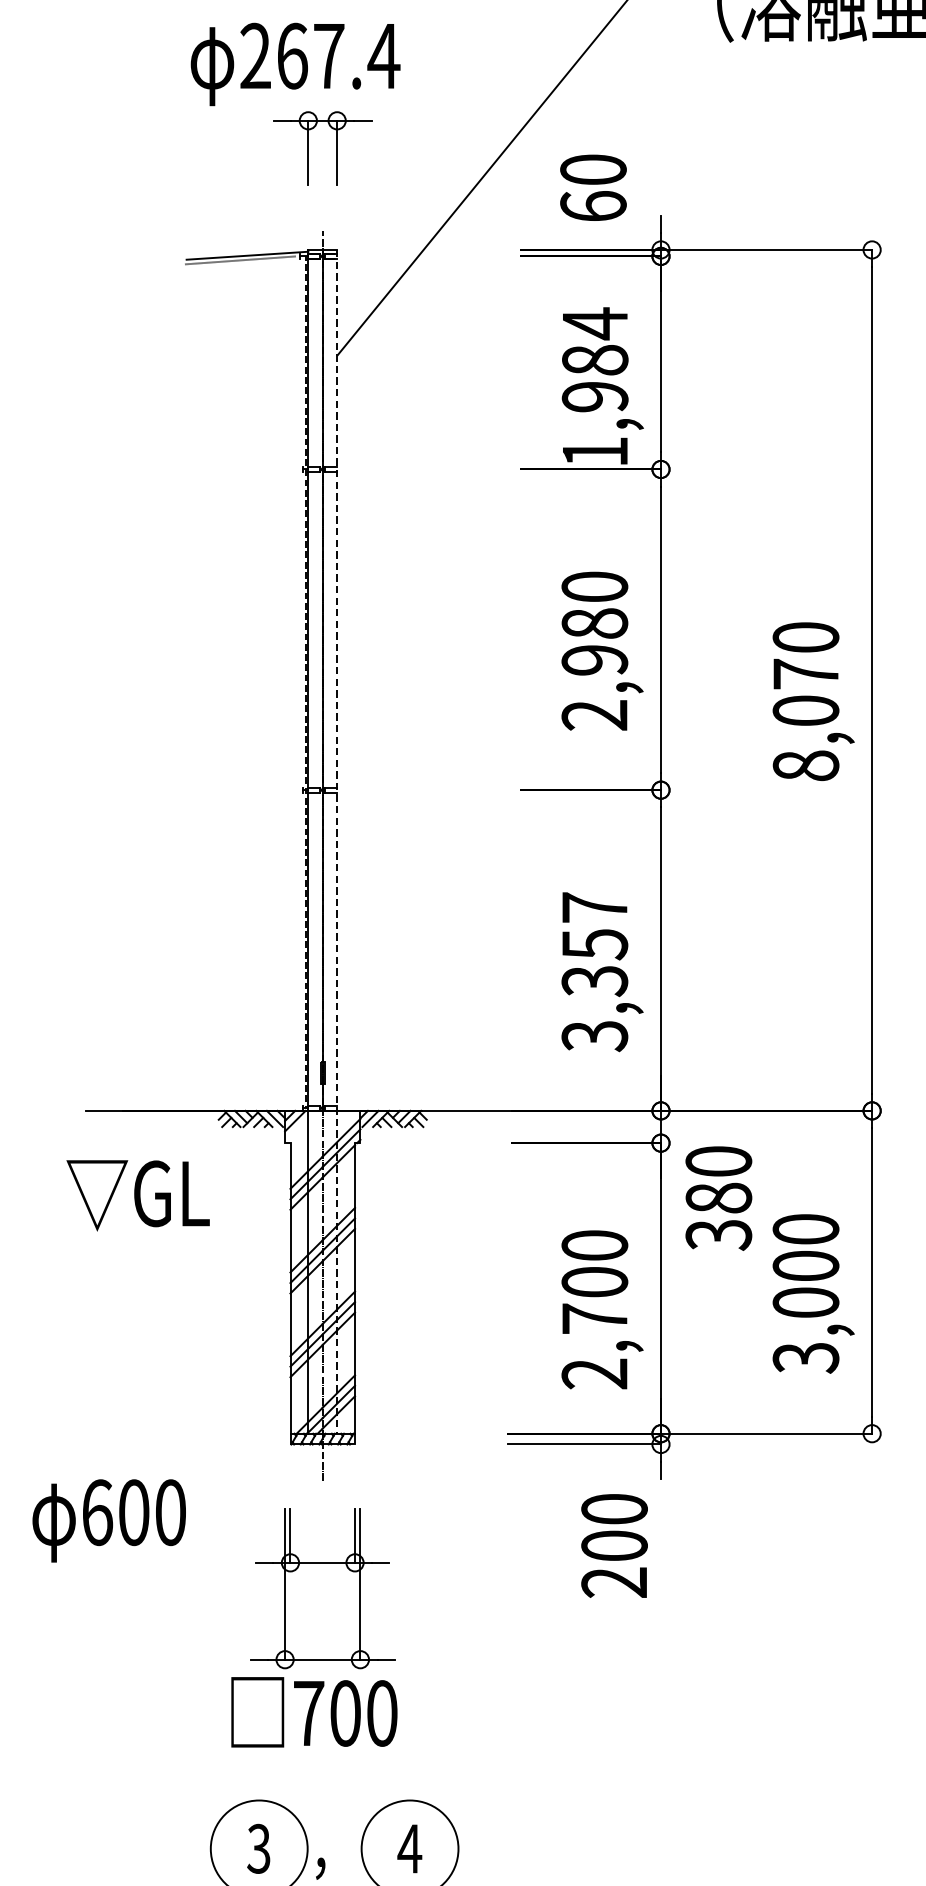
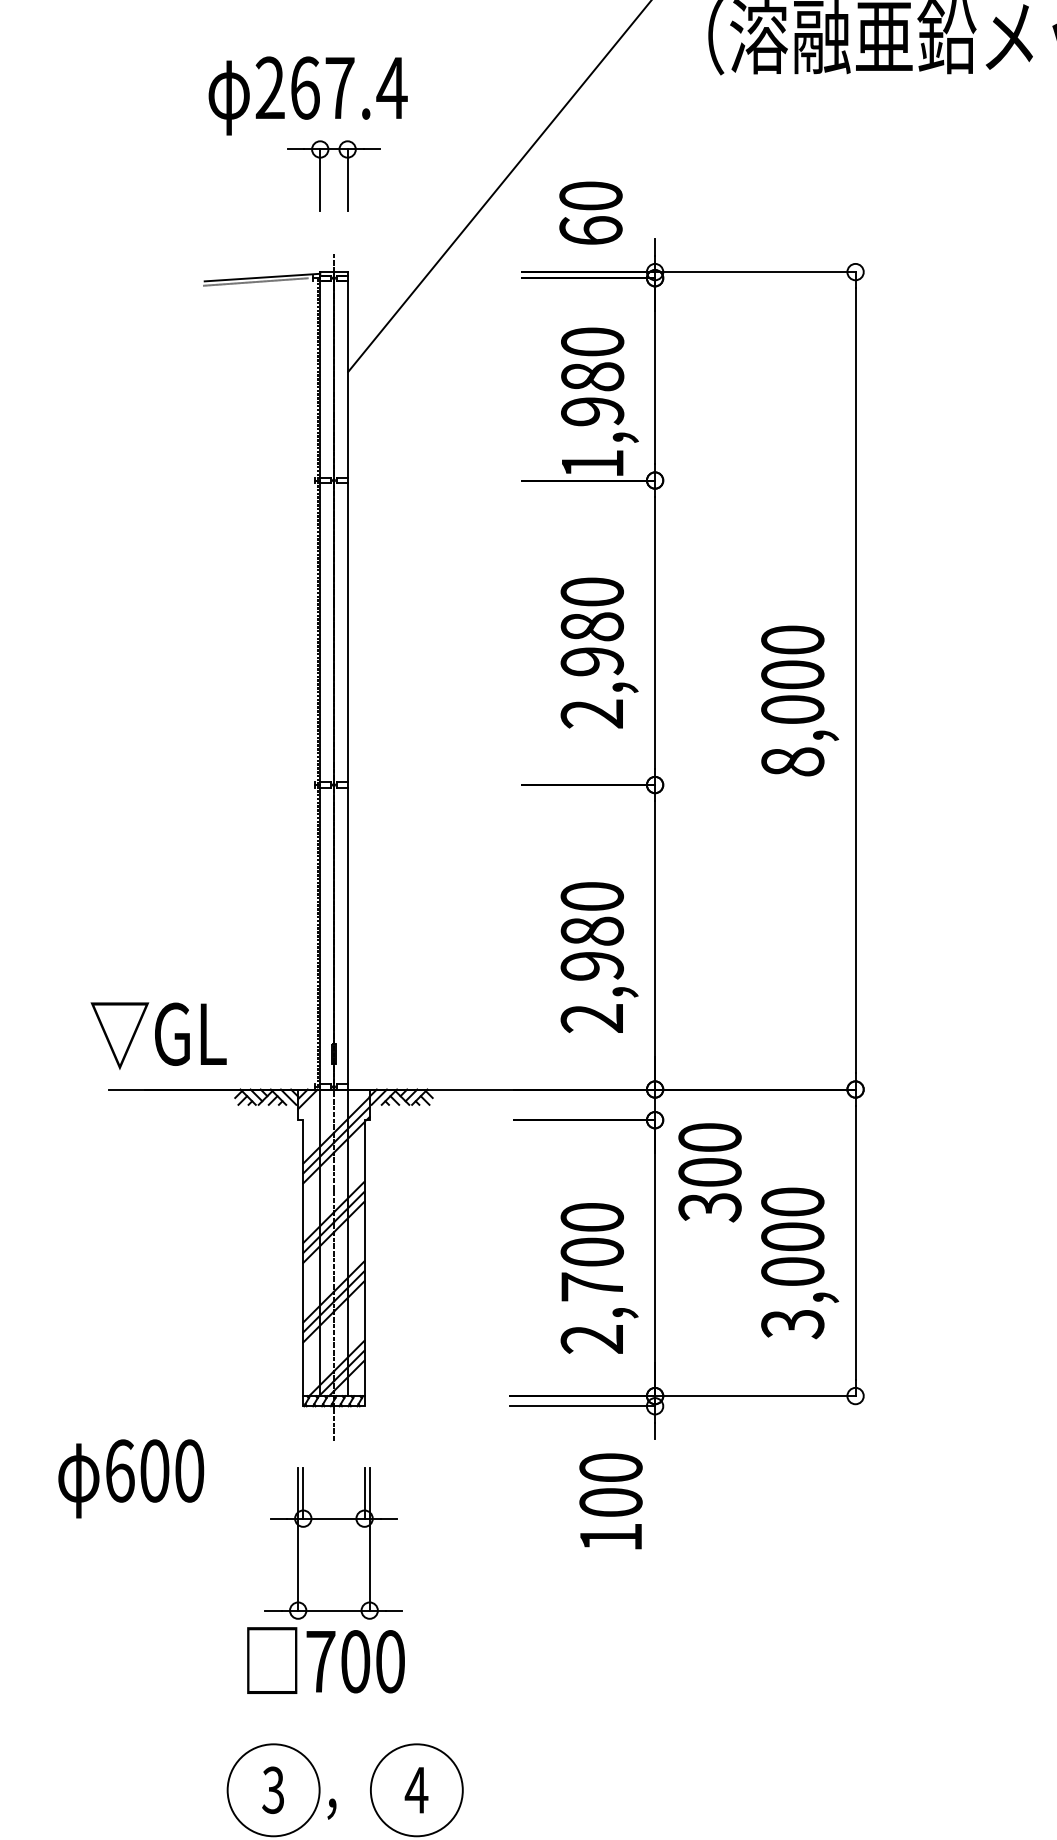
text: (595, 324) -> (592, 342), 1,984 -> 1,980
text: (805, 673) -> (792, 674), 8,070 -> 8,000
line: (337, 842) -> (347, 834), dashed -> solid
text: (595, 971) -> (592, 957), 3,357 -> 2,980
text: (137, 1195) -> (158, 1035), moved
text: (718, 1197) -> (709, 1171), 380 -> 300
text: (614, 1582) -> (610, 1537), 200 -> 100

